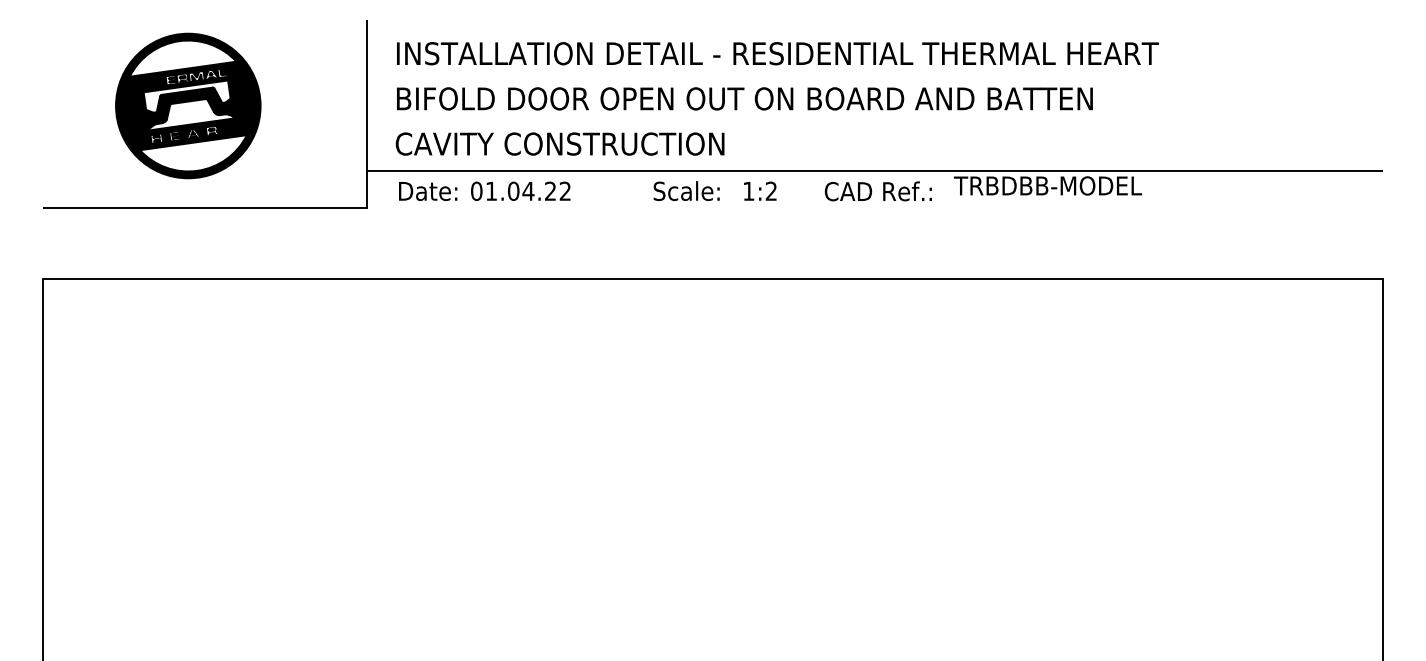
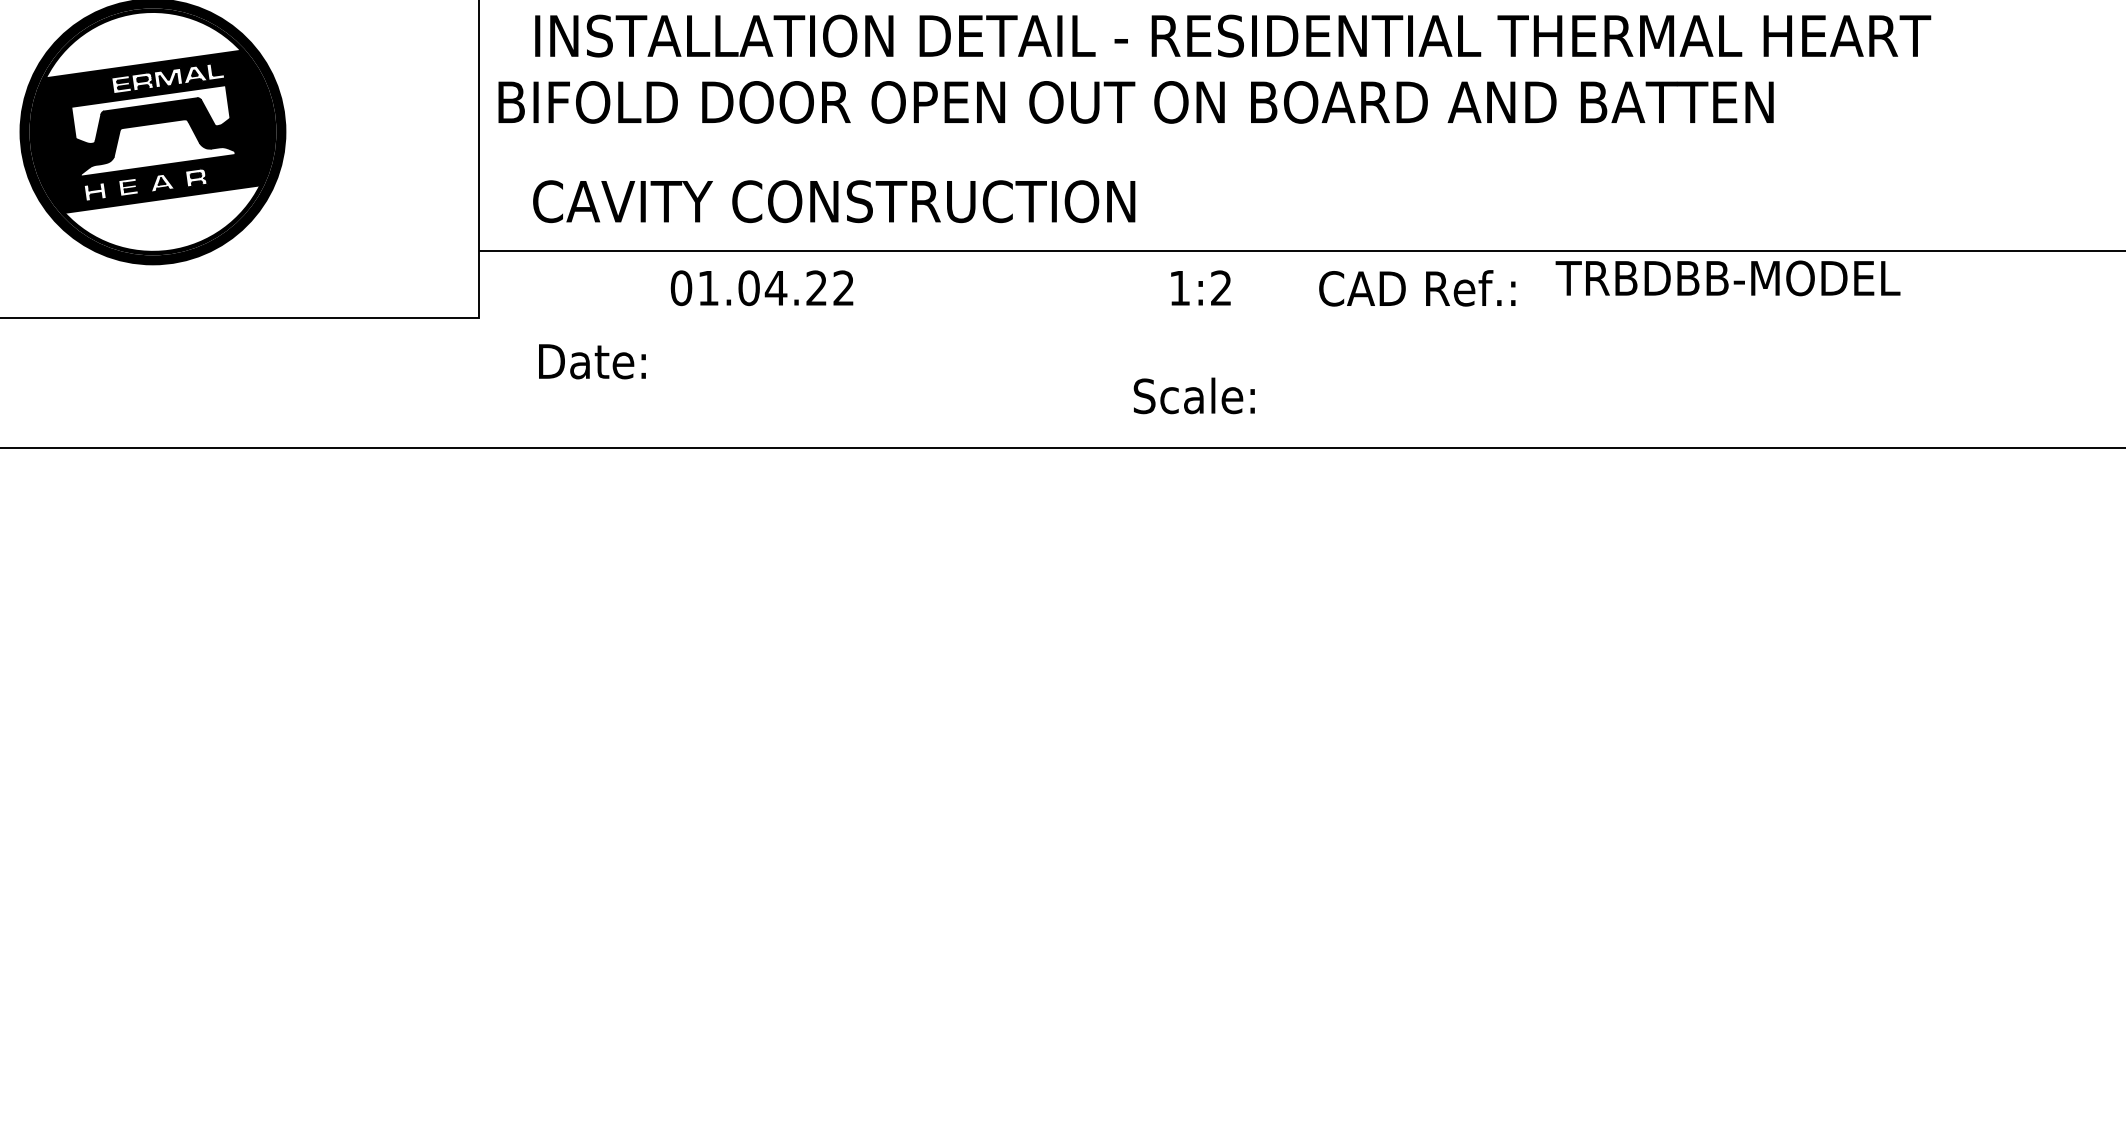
text: (744, 98) -> (1135, 101), moved
text: (686, 190) -> (1193, 394), moved
text: (428, 191) -> (593, 361), moved

